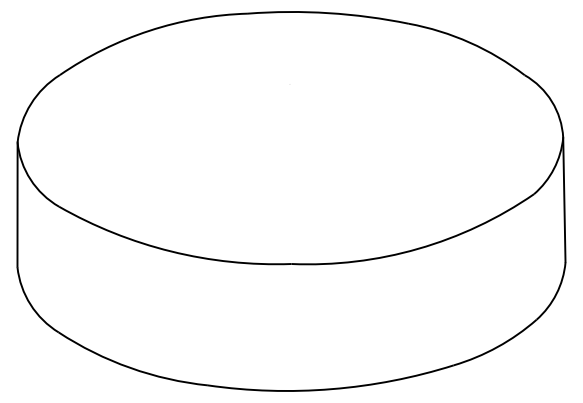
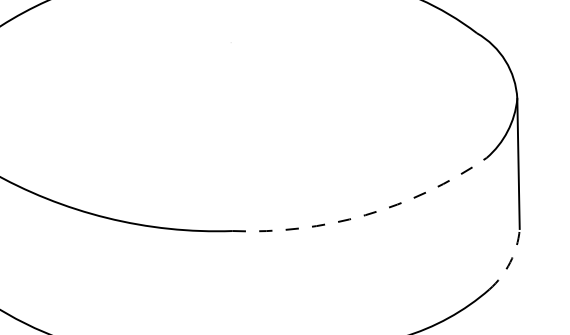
arc: (418, 248) -> (365, 214), solid -> dashed
arc: (556, 293) -> (510, 261), solid -> dashed

